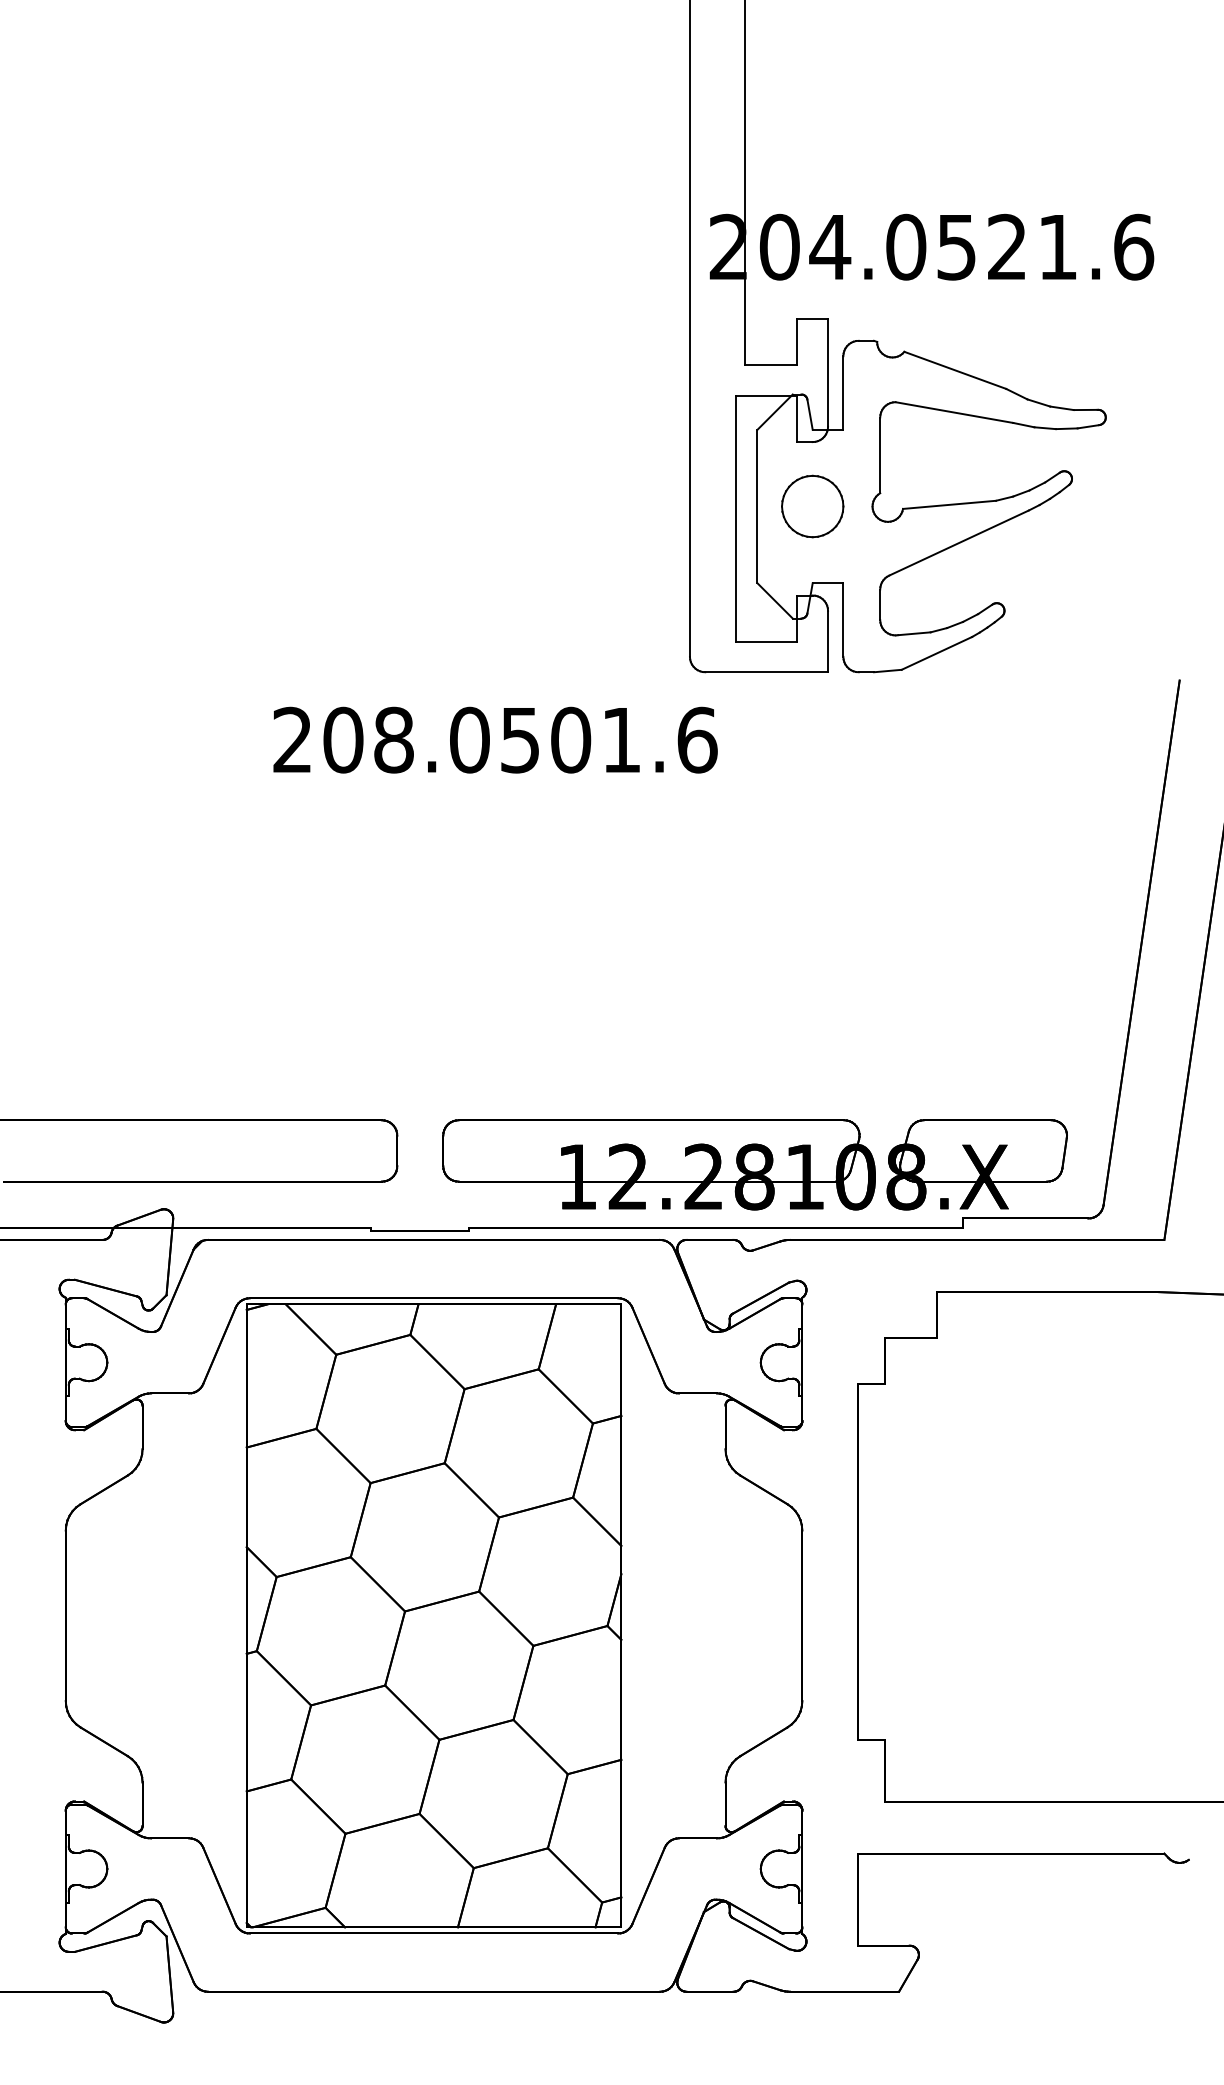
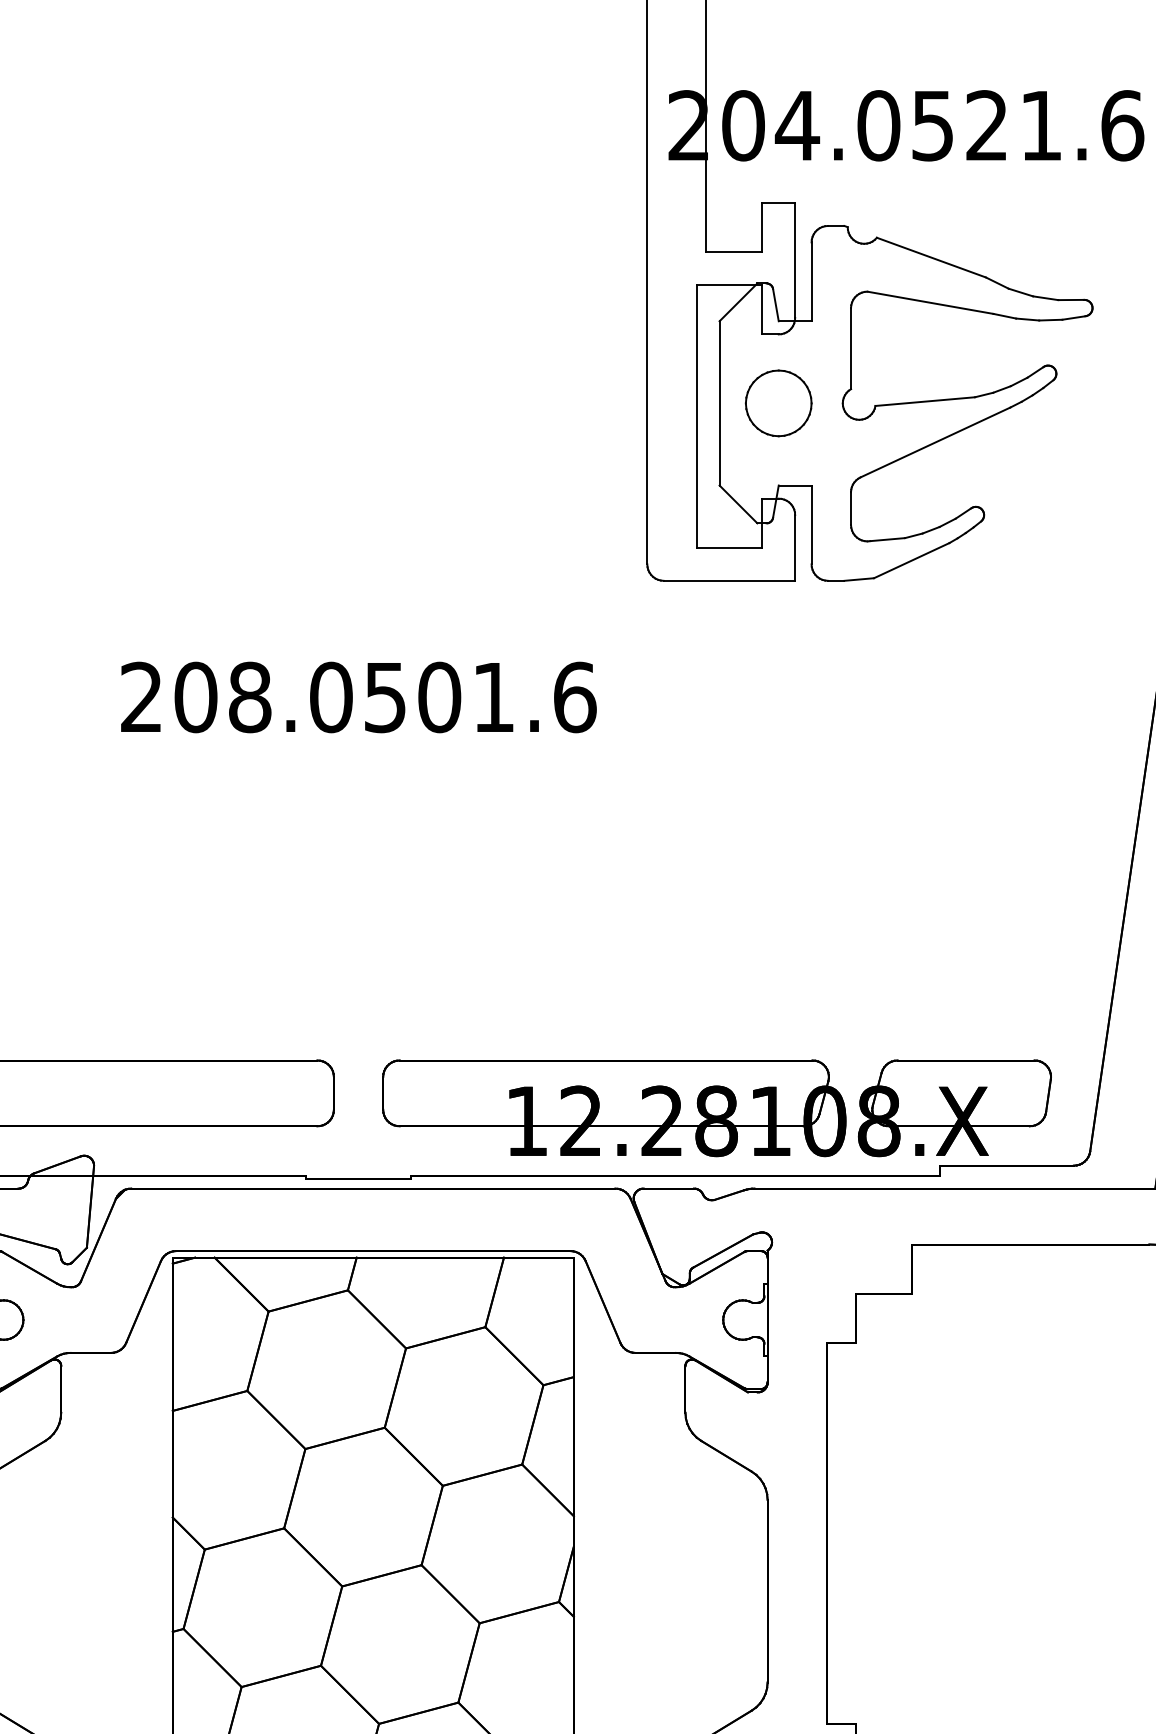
text: (495, 739) -> (358, 696), moved

